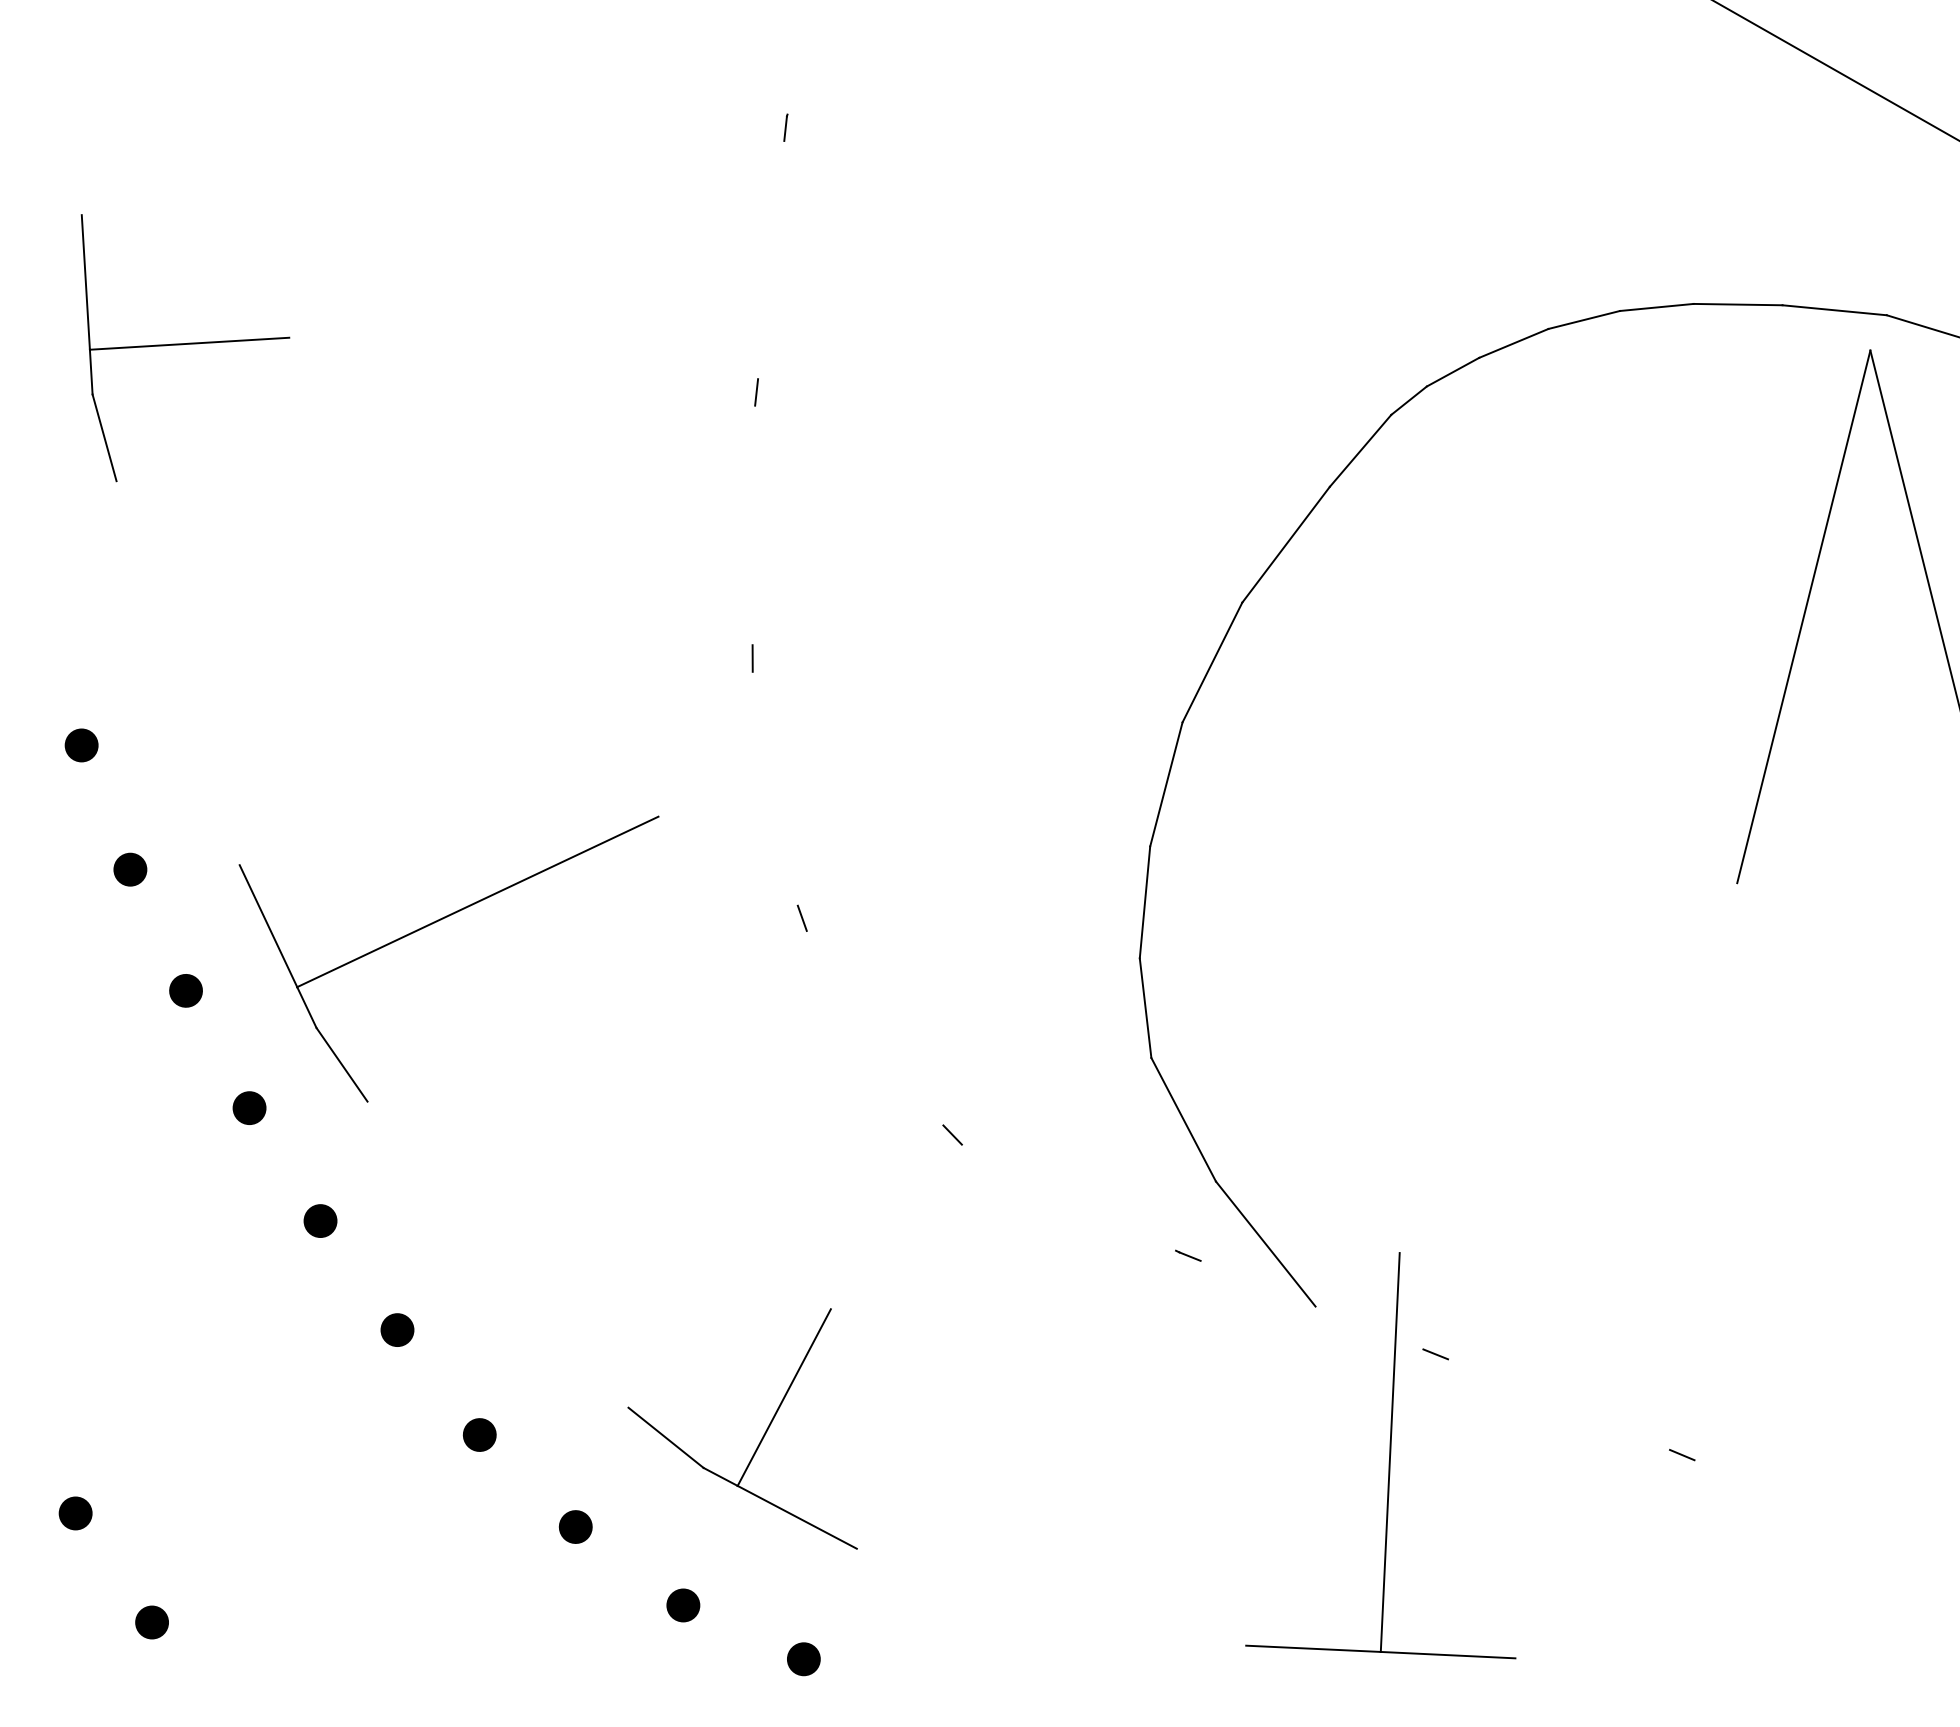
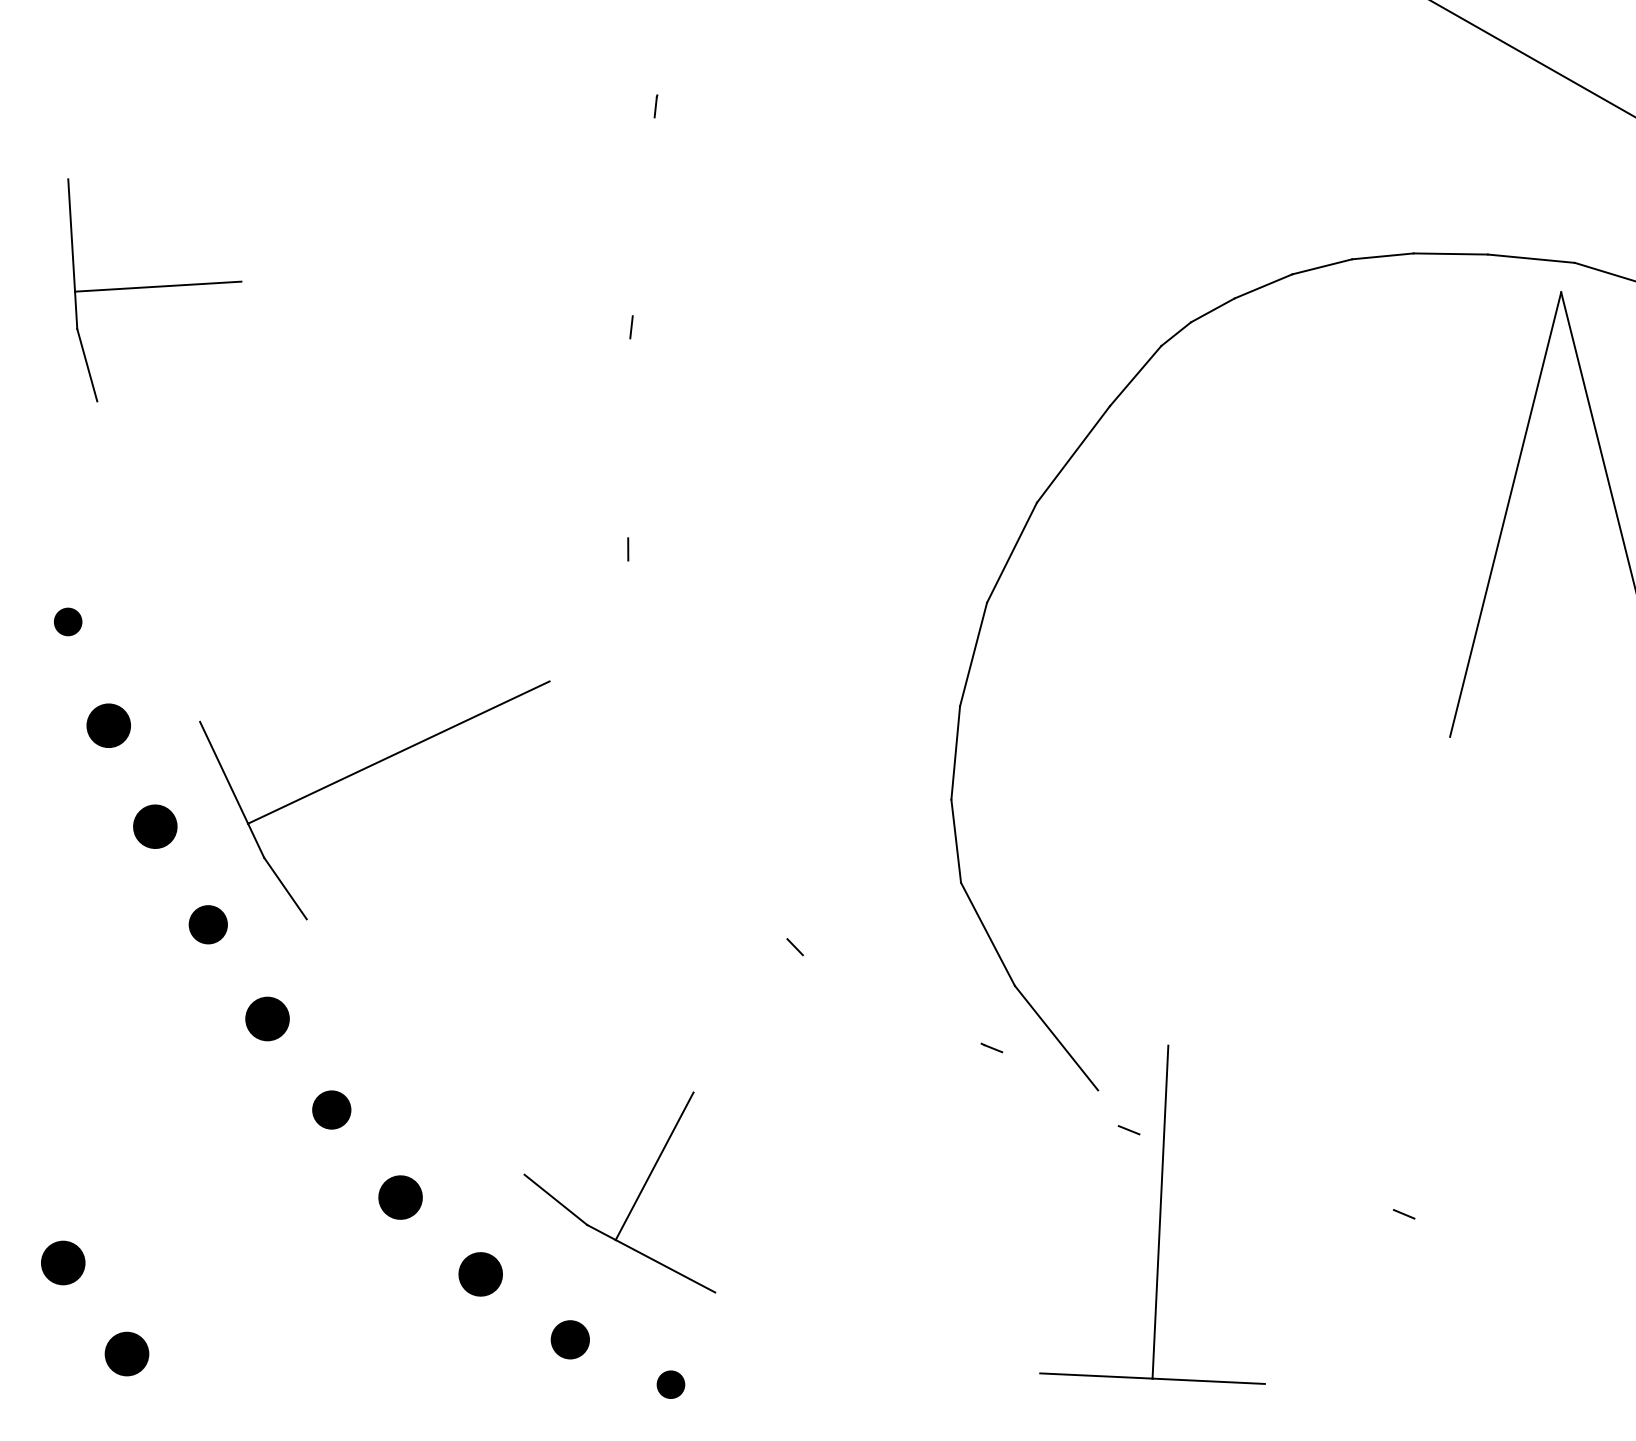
part: (130, 869) -> (108, 725), size x1.6
line: (801, 917) -> (669, 765), removed
part: (185, 990) -> (154, 826), size x1.6
part: (249, 1107) -> (208, 924), size x1.4
part: (320, 1220) -> (267, 1018), size x1.6
part: (397, 1329) -> (331, 1109), size x1.4
line: (1435, 1354) -> (1128, 1130), moved
part: (479, 1434) -> (400, 1197), size x1.6
part: (75, 1513) -> (63, 1263), size x1.6
part: (575, 1526) -> (480, 1273), size x1.6
part: (683, 1605) -> (570, 1339), size x1.4
part: (151, 1622) -> (126, 1354), size x1.6

